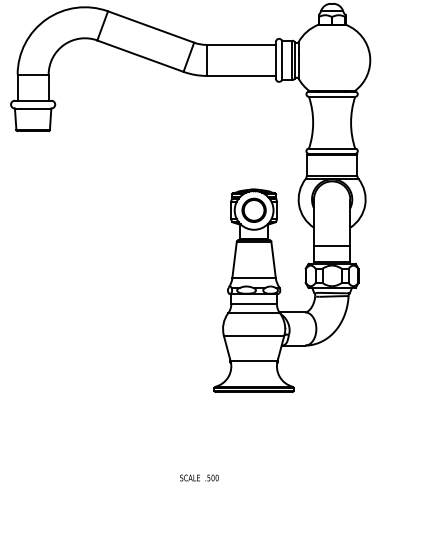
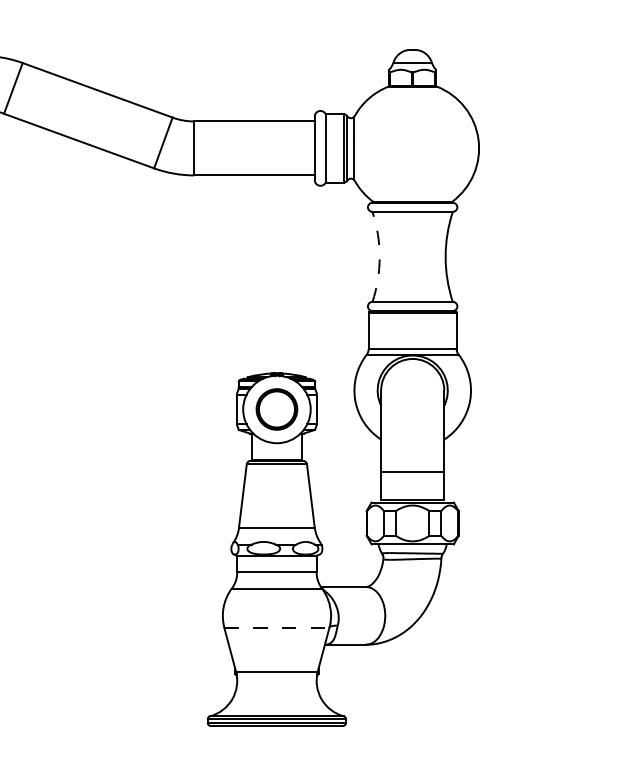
arc: (313, 122) -> (380, 256), solid -> dashed
line: (254, 335) -> (277, 627), solid -> dashed

